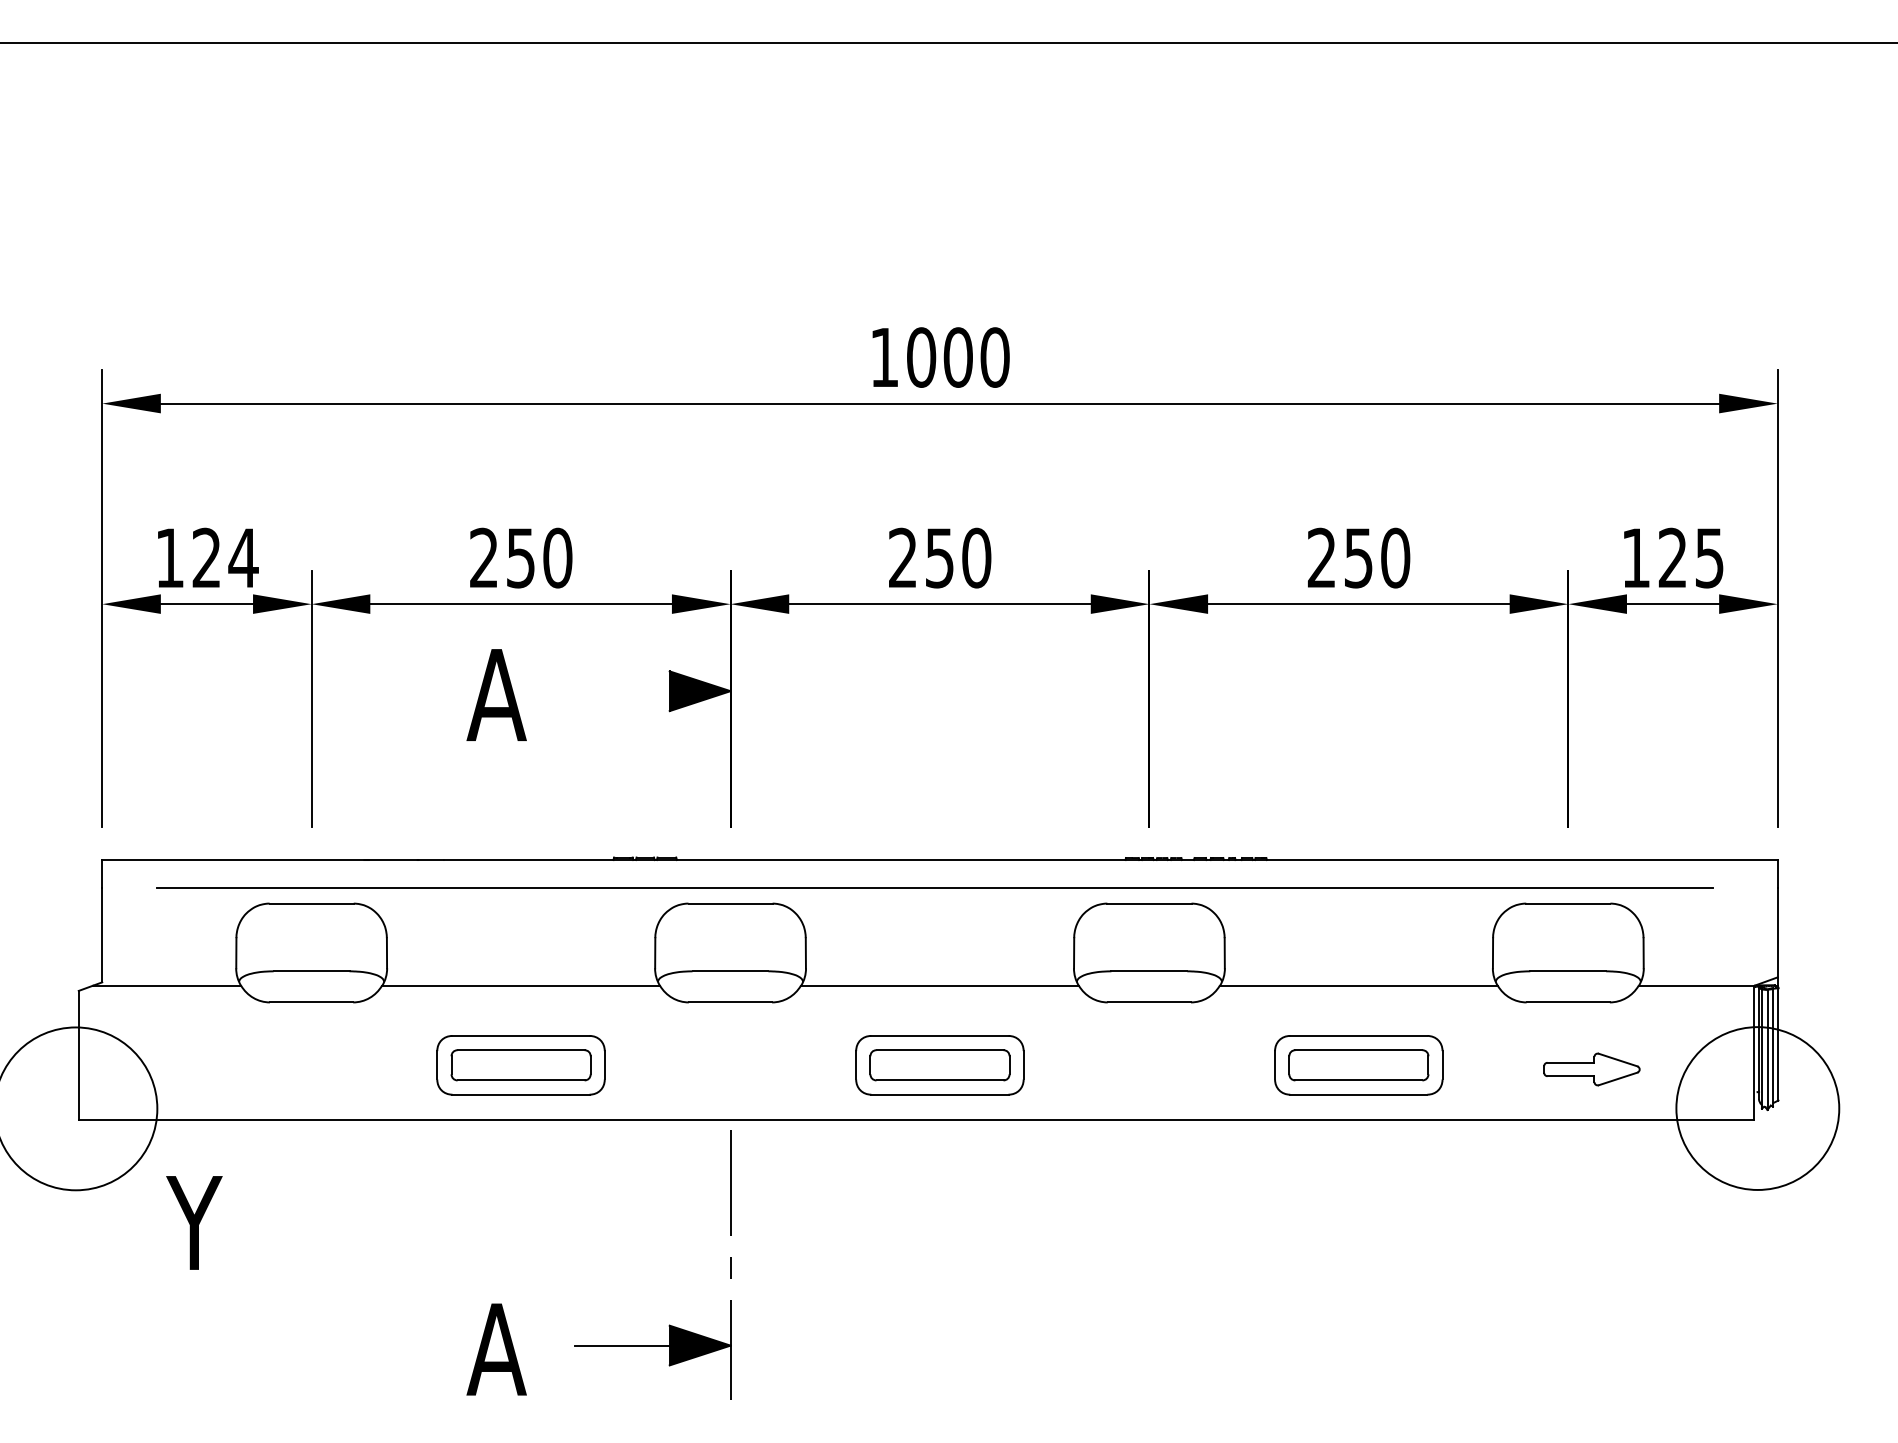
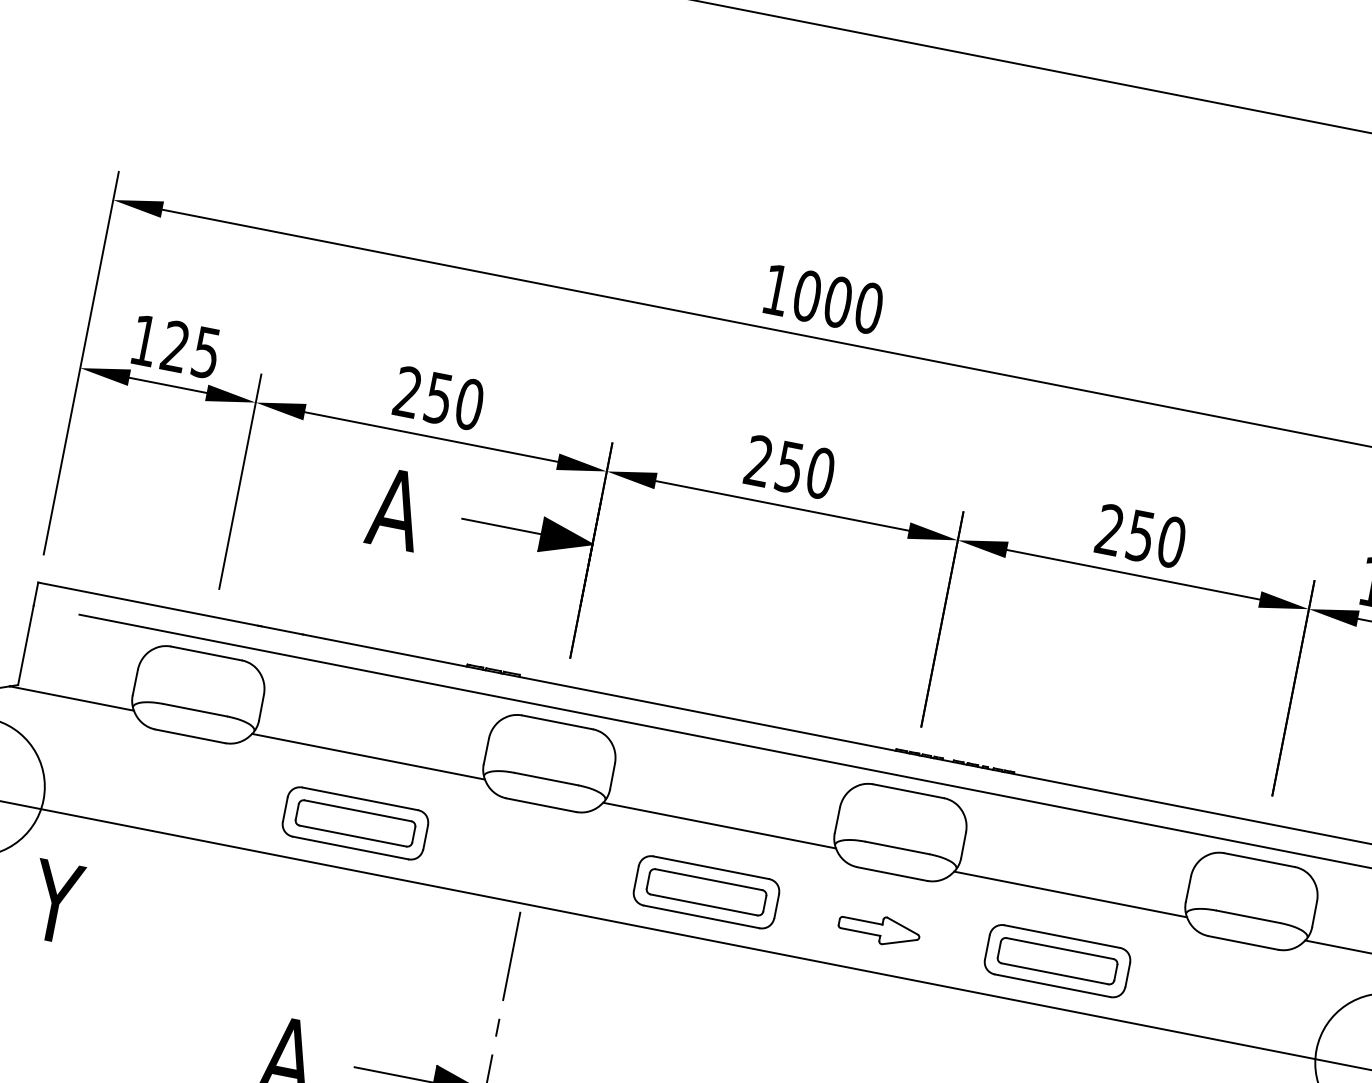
text: (243, 558) -> (206, 353), 124 -> 125
line: (622, 691) -> (501, 526), added
part: (1591, 1069) -> (878, 929), moved

